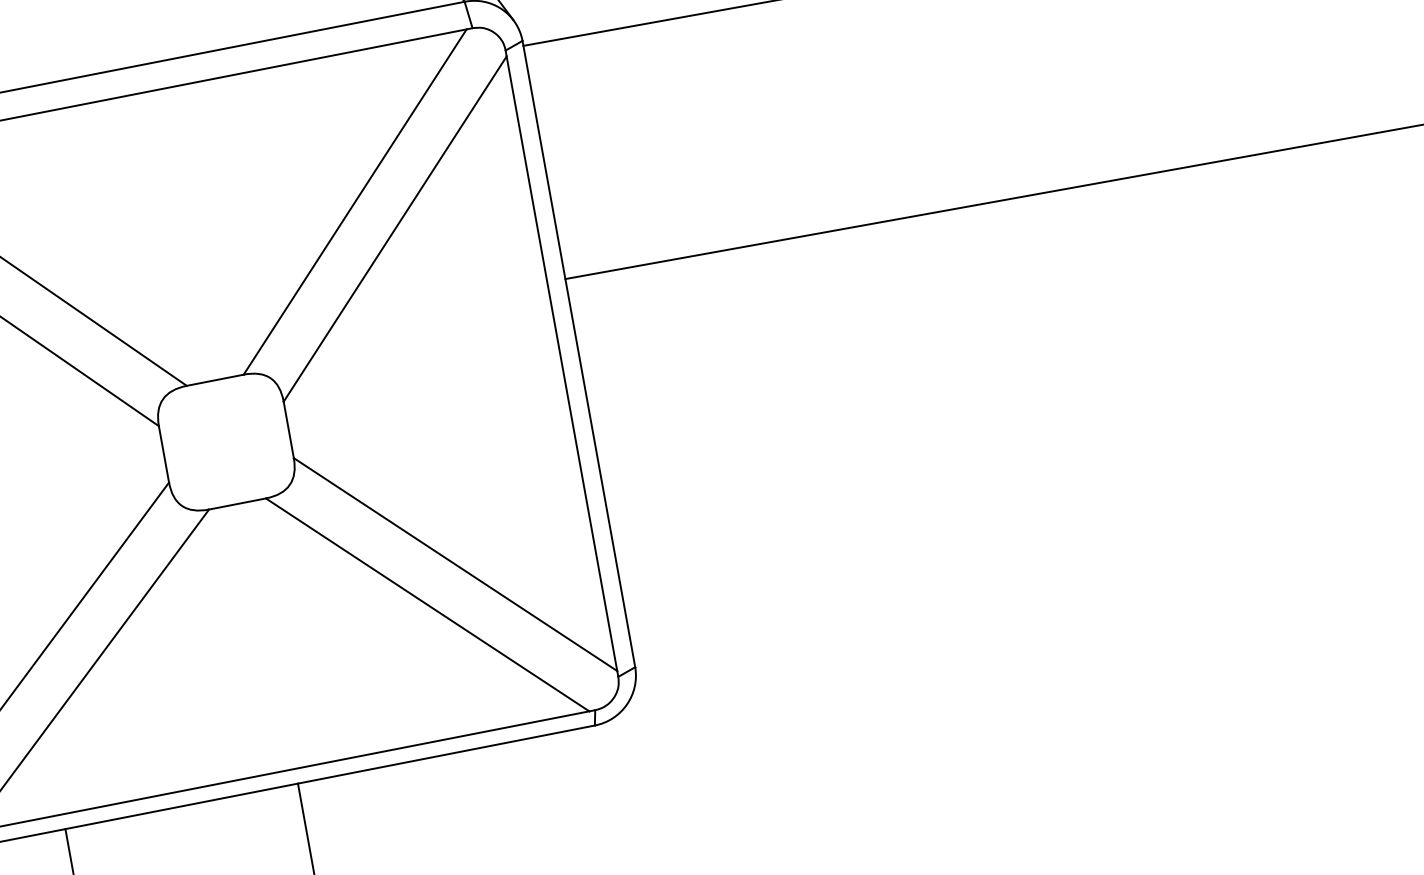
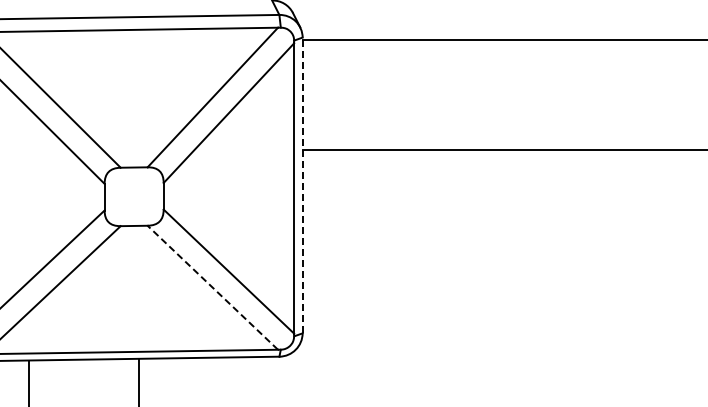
line: (578, 354) -> (302, 185), solid -> dashed
line: (426, 604) -> (212, 287), solid -> dashed

